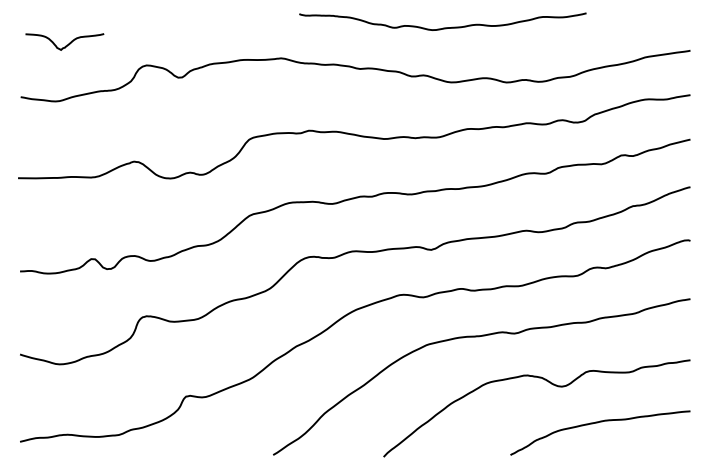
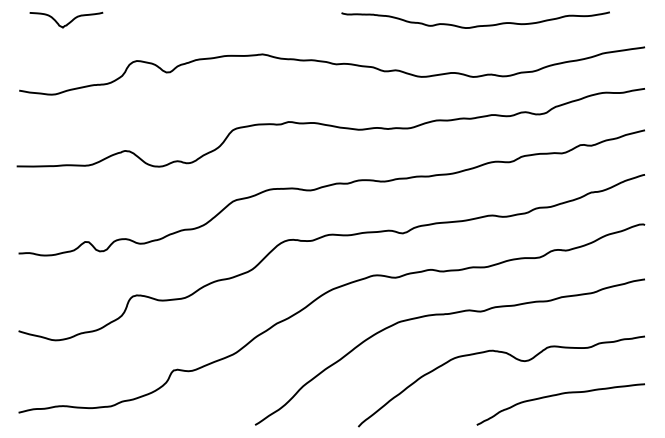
curve: (442, 27) -> (475, 25), moved
curve: (68, 43) -> (69, 21), moved

